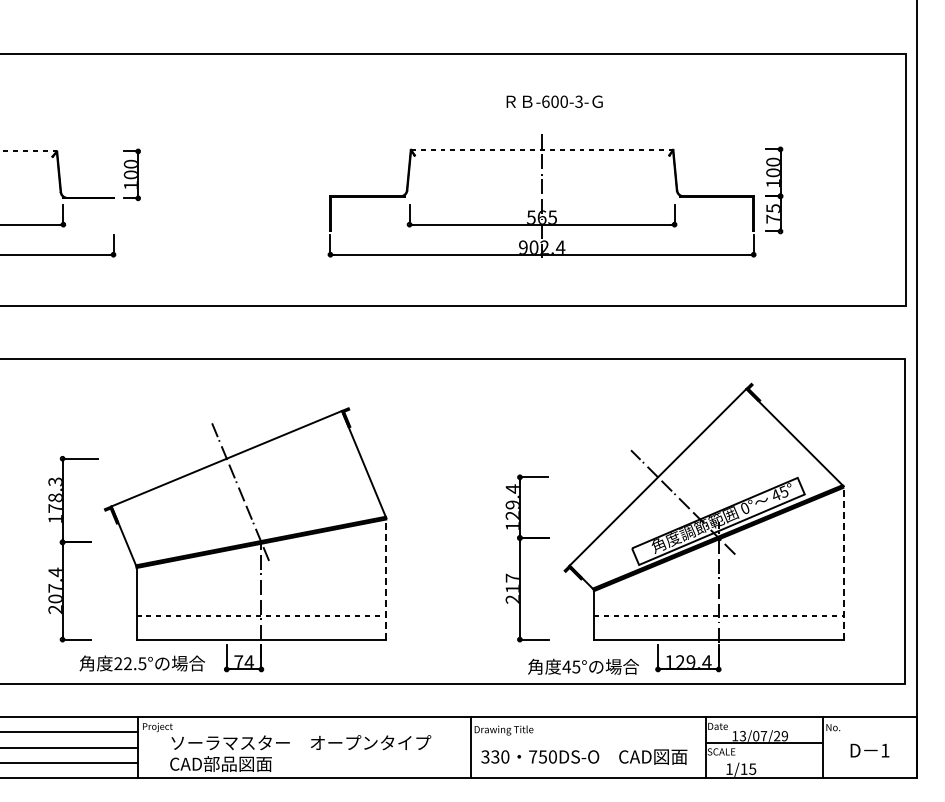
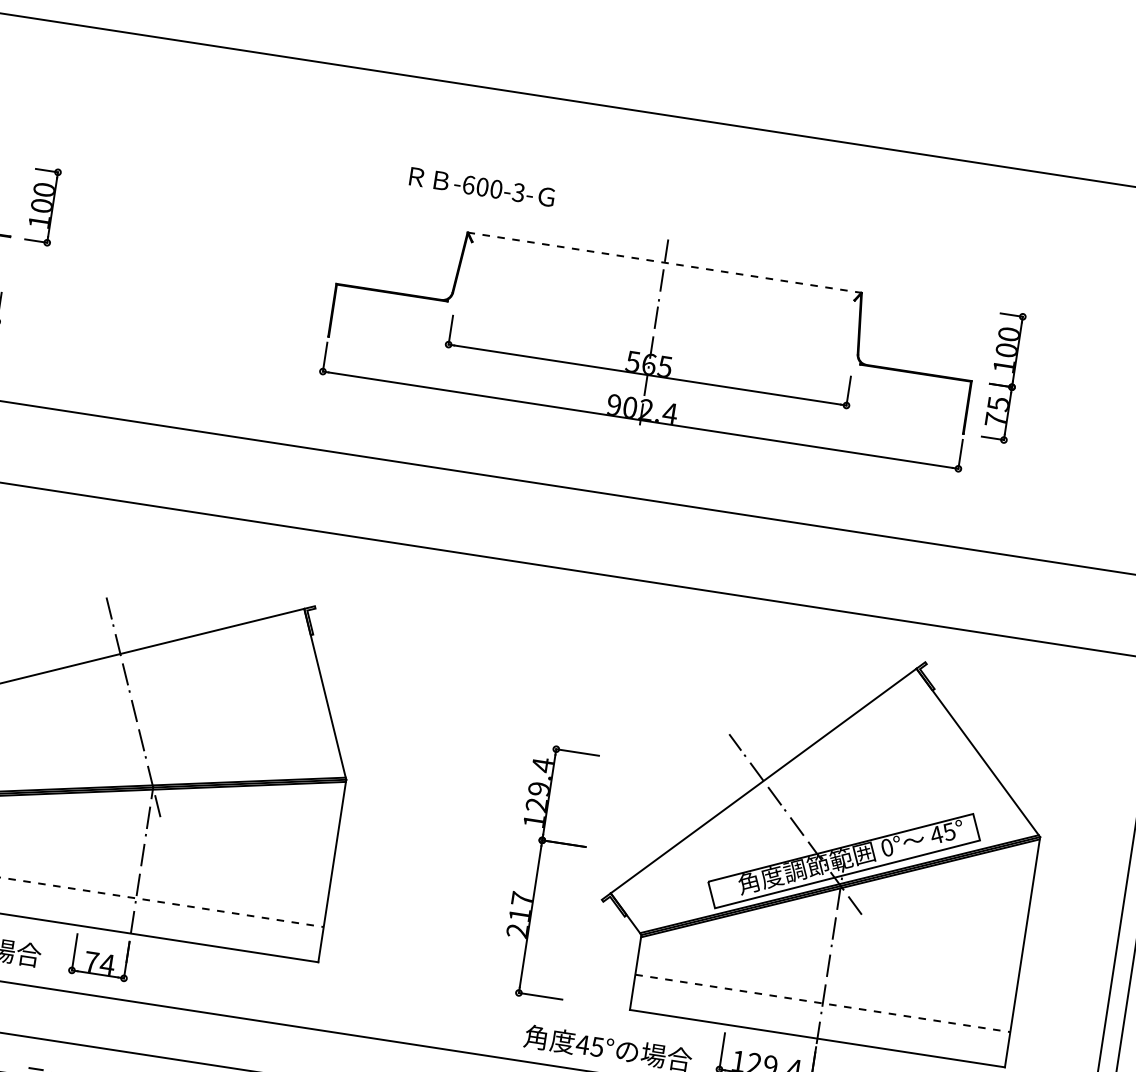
text: (554, 101) -> (481, 186), moved
line: (843, 562) -> (1022, 951), dashed -> solid
line: (386, 578) -> (332, 870), dashed -> solid

